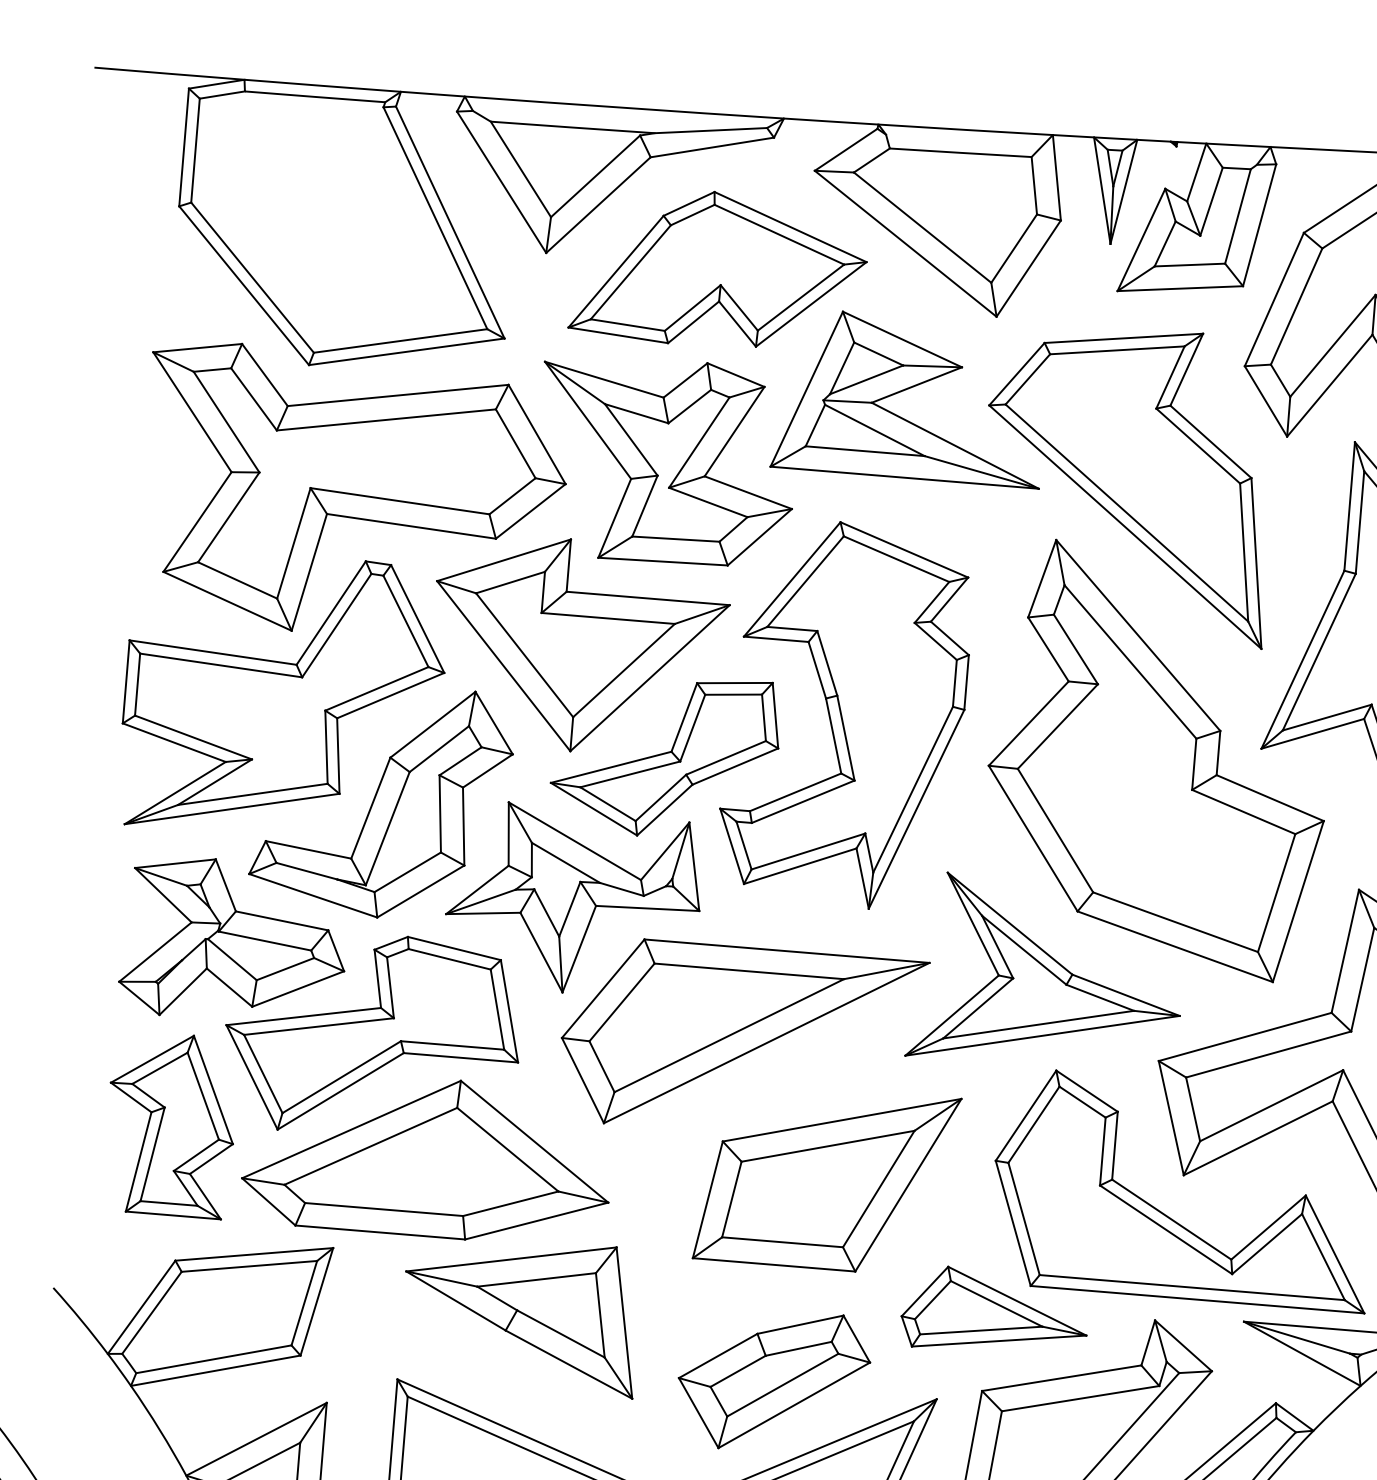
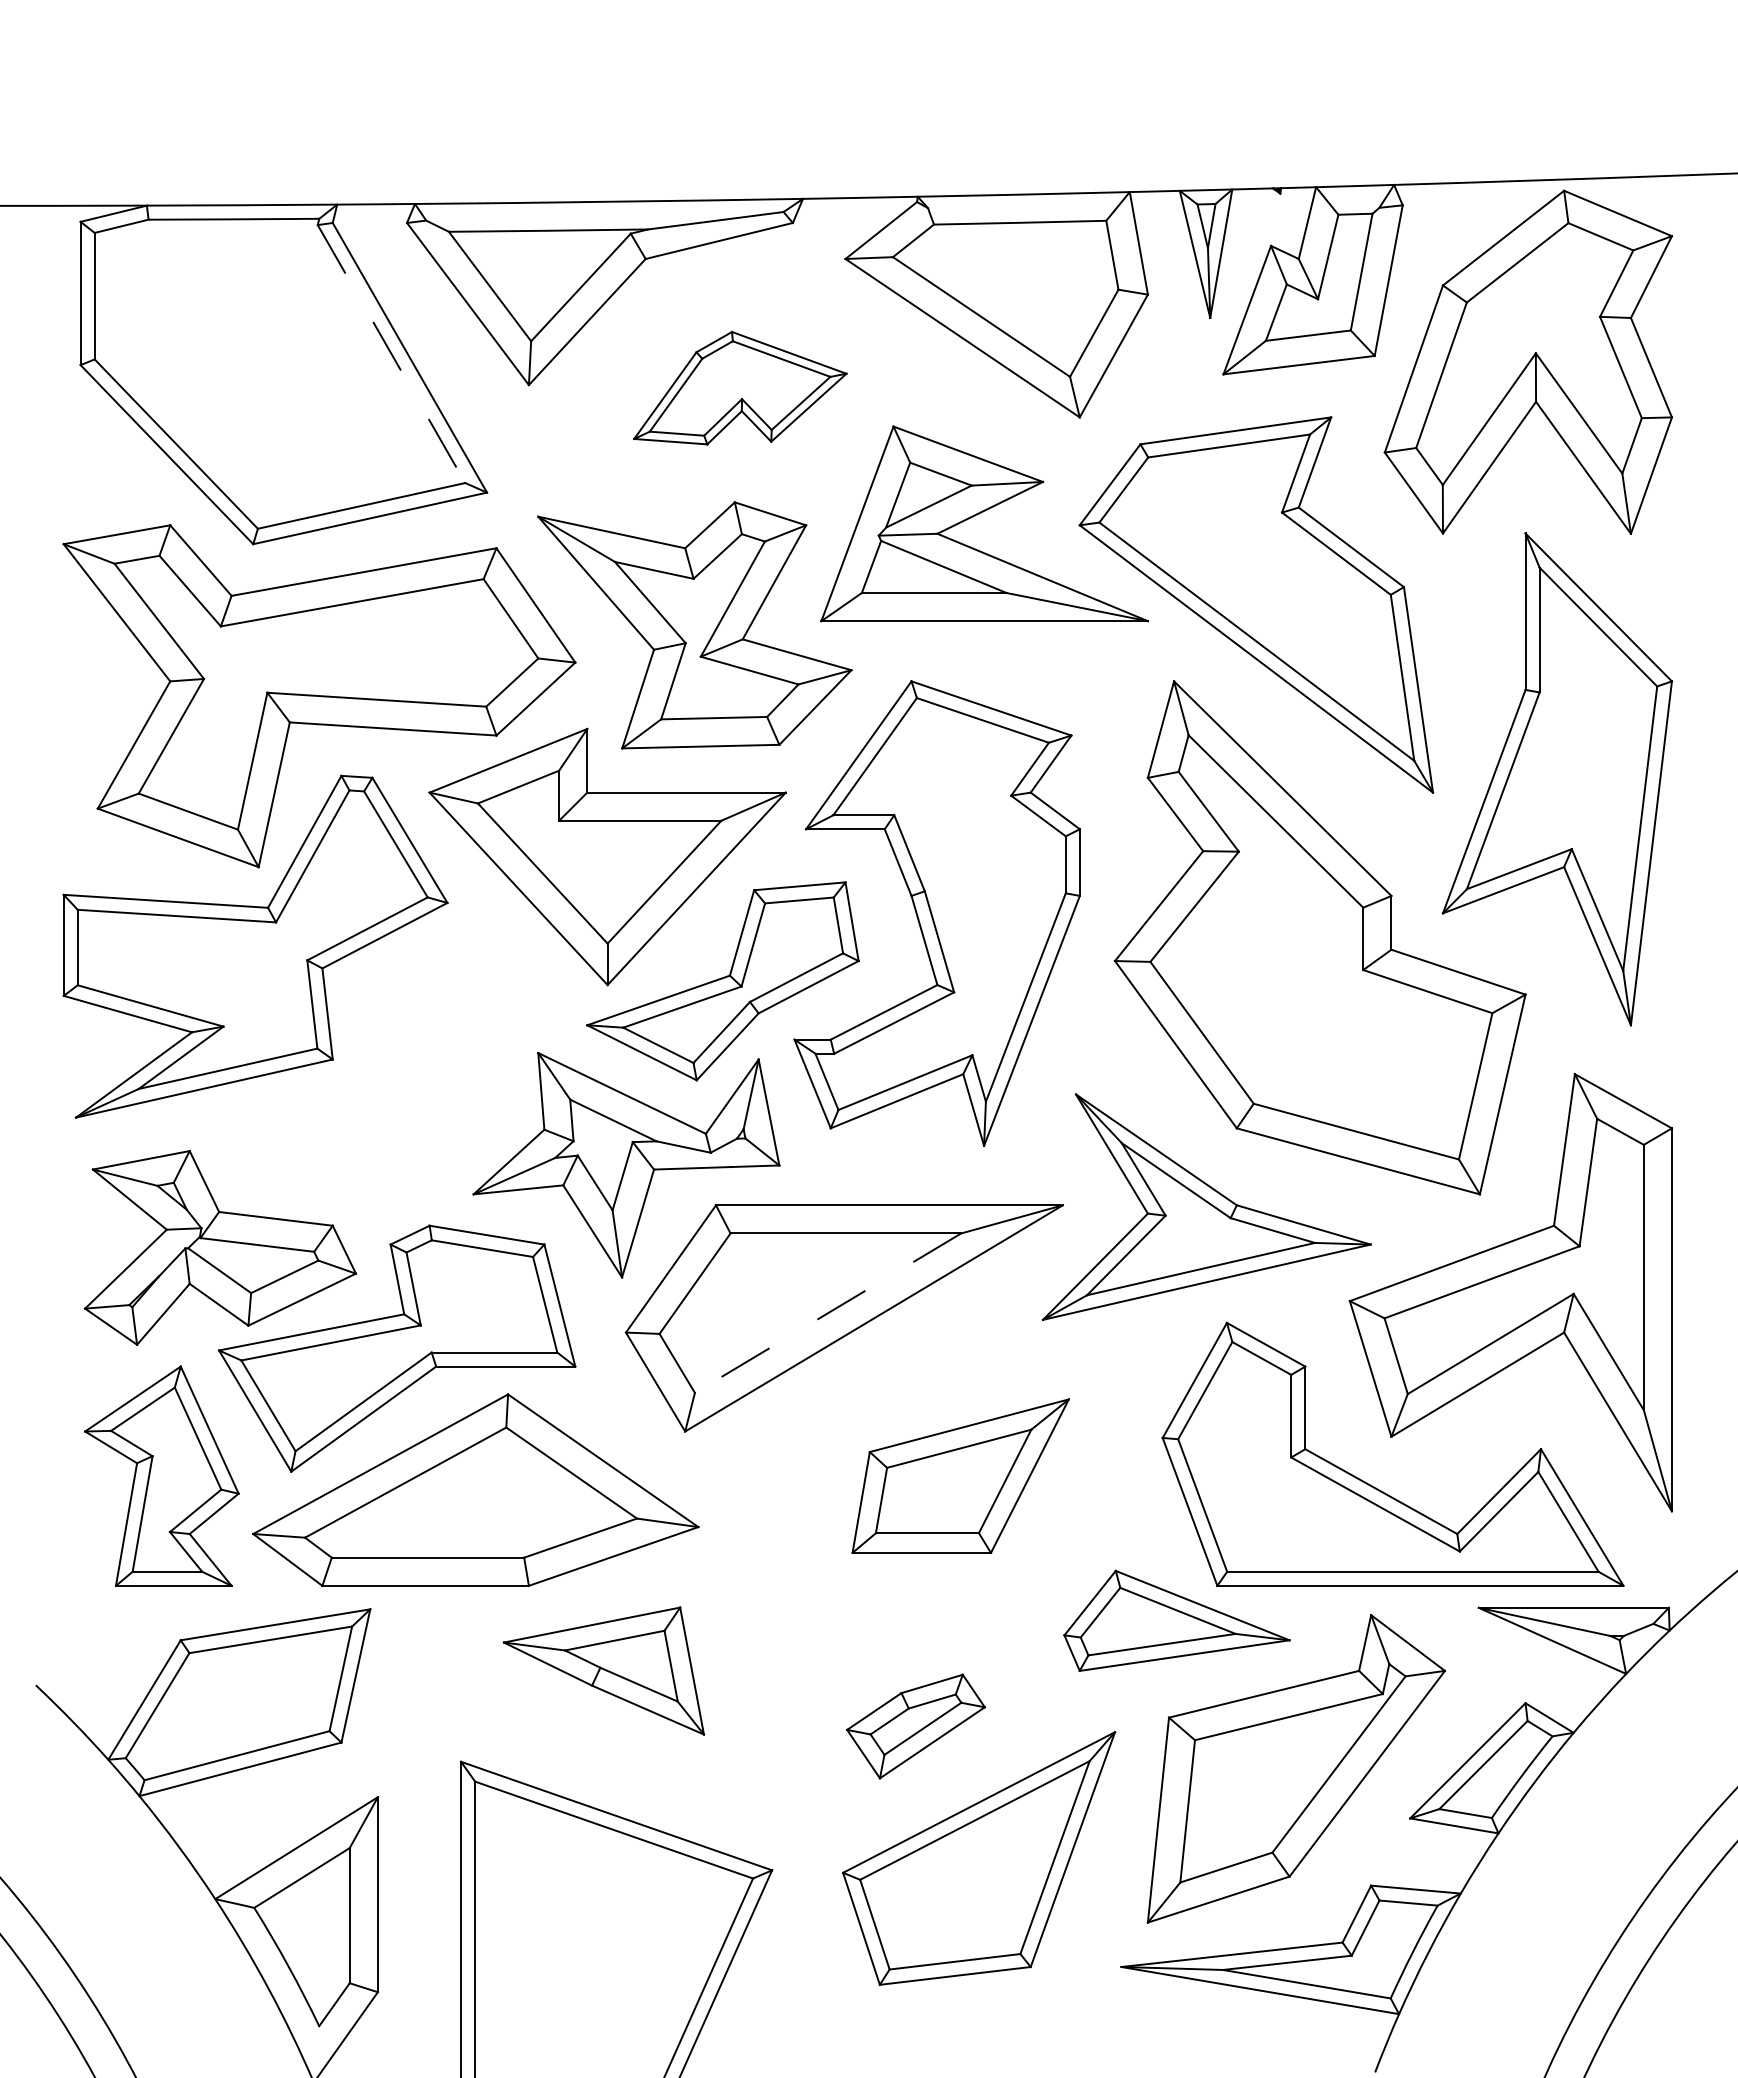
line: (435, 218) -> (391, 354), solid -> dashed
part: (719, 269) -> (740, 387), size x0.6
part: (381, 800) -> (384, 1063), removed
line: (728, 1035) -> (827, 1313), solid -> dashed
part: (827, 1177) -> (960, 1475), size x0.7
part: (520, 1314) -> (603, 1670), size x0.7
part: (773, 1381) -> (915, 1726), size x0.6

